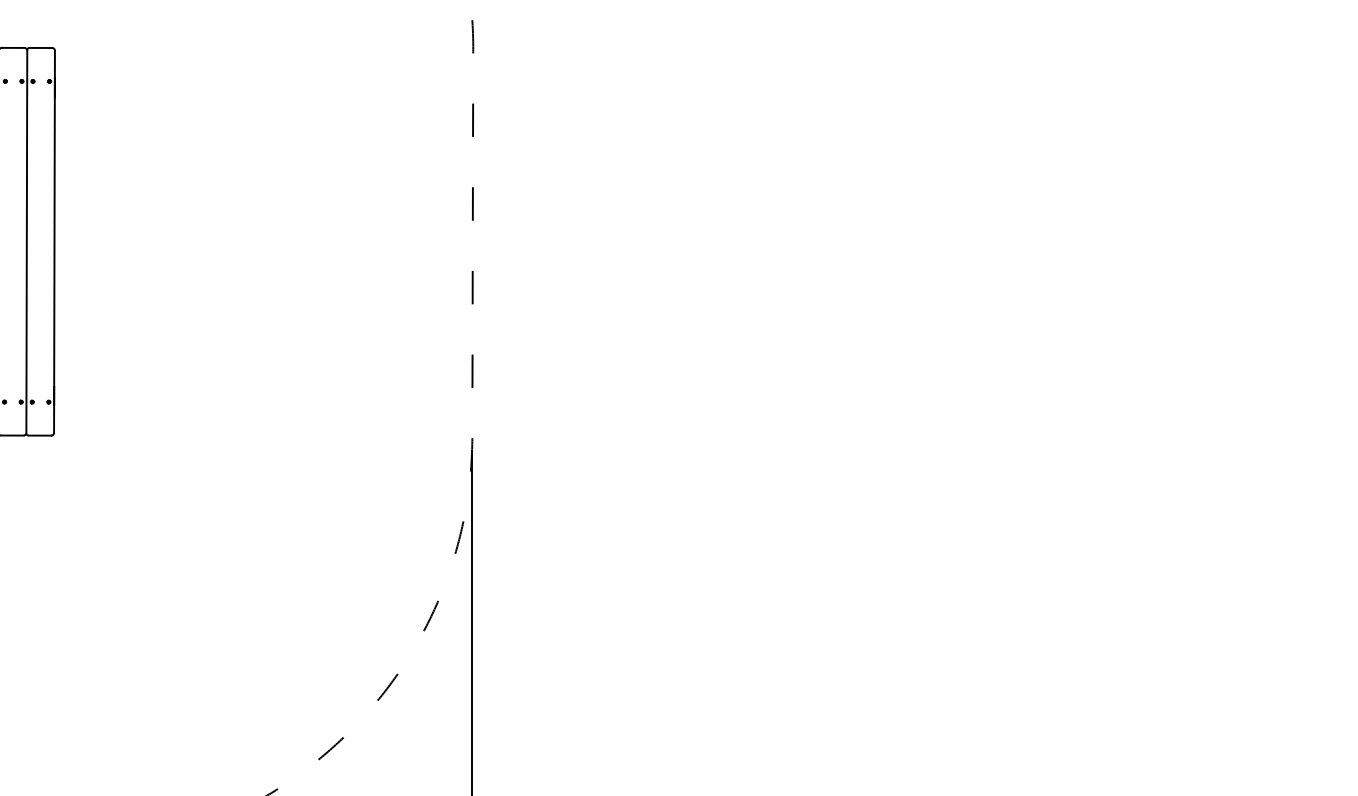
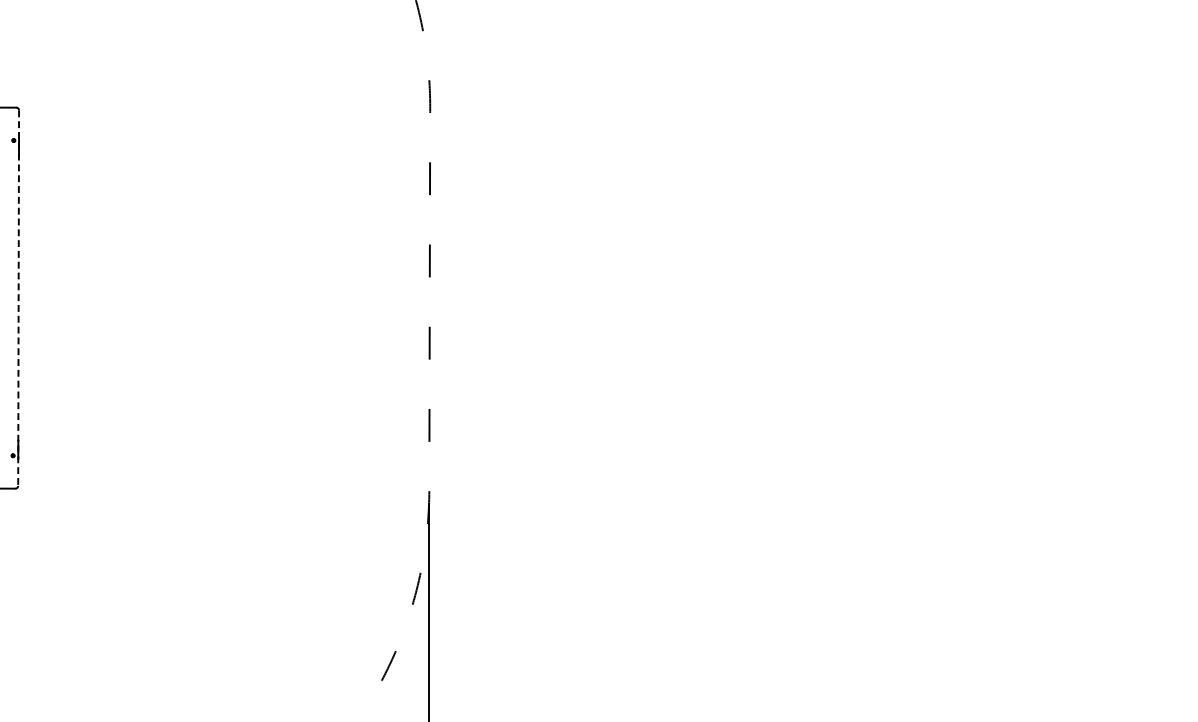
line: (54, 242) -> (18, 298), solid -> dashed

